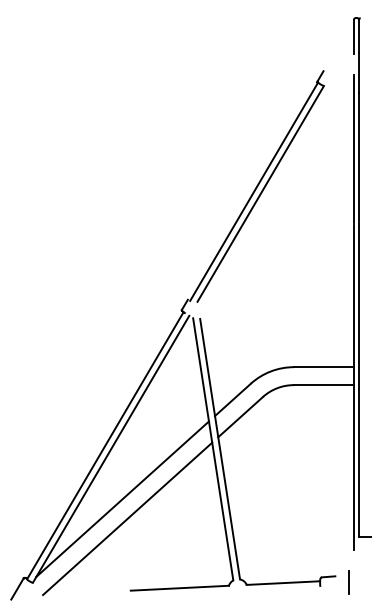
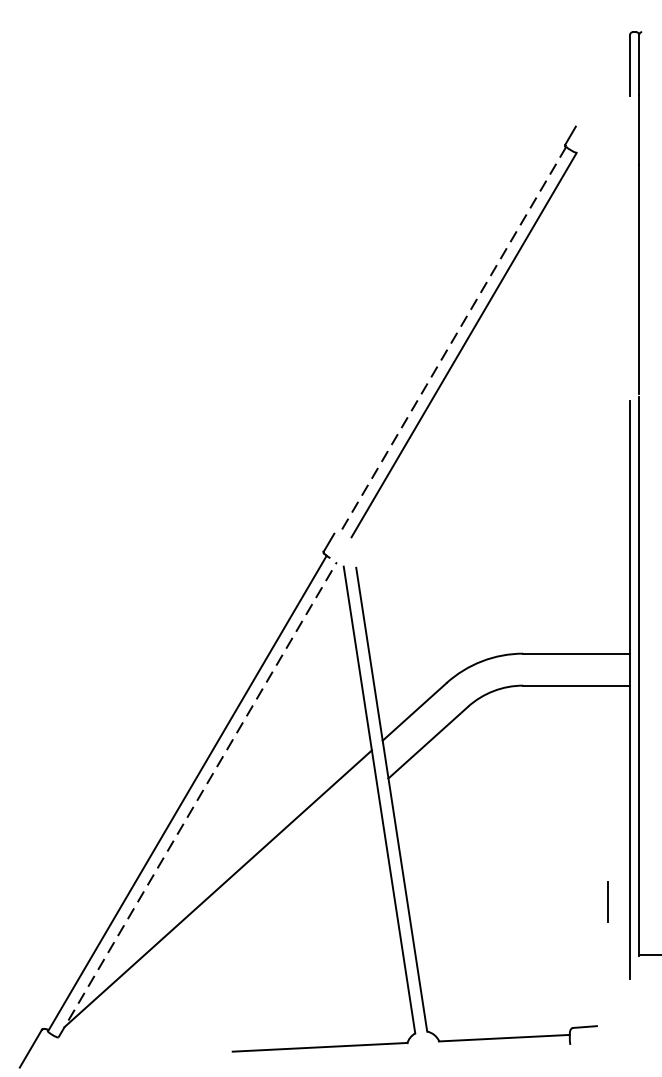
line: (353, 148) -> (629, 264), removed
line: (254, 191) -> (452, 340), solid -> dashed
line: (111, 449) -> (198, 800), solid -> dashed
line: (127, 518) -> (226, 923), removed
line: (348, 582) -> (607, 901), moved

